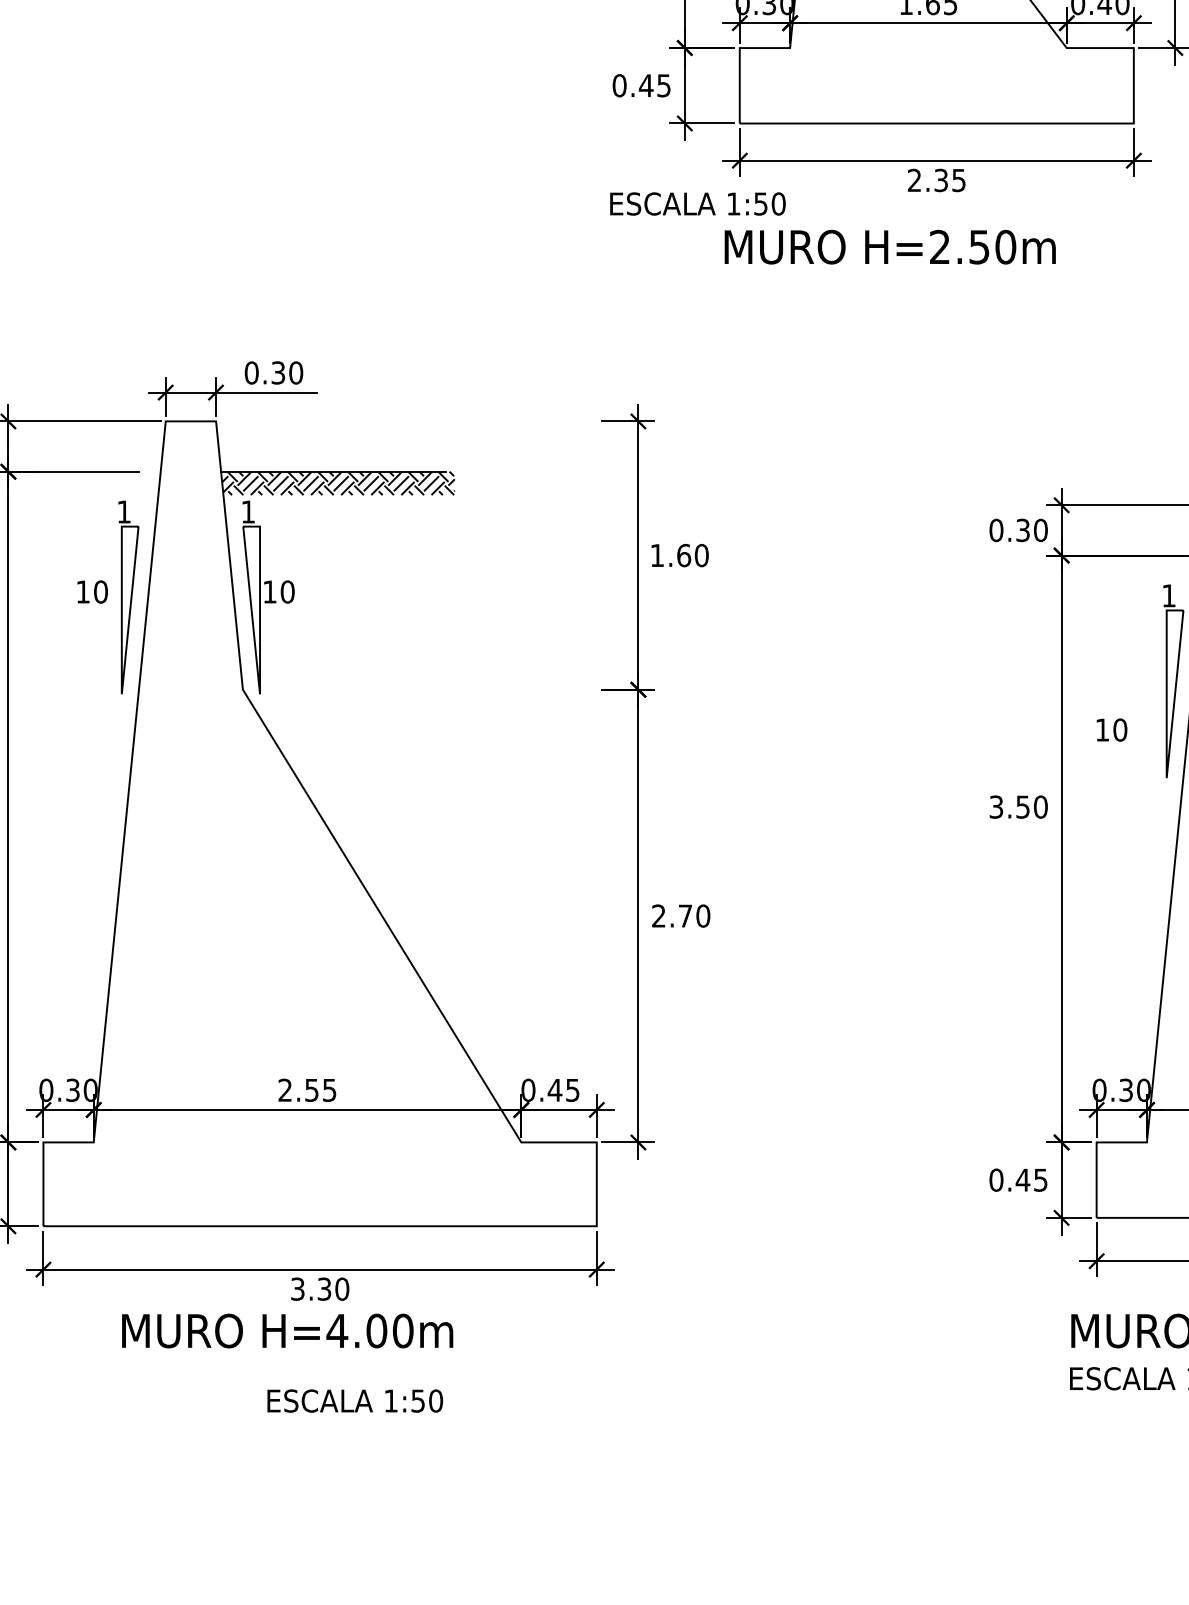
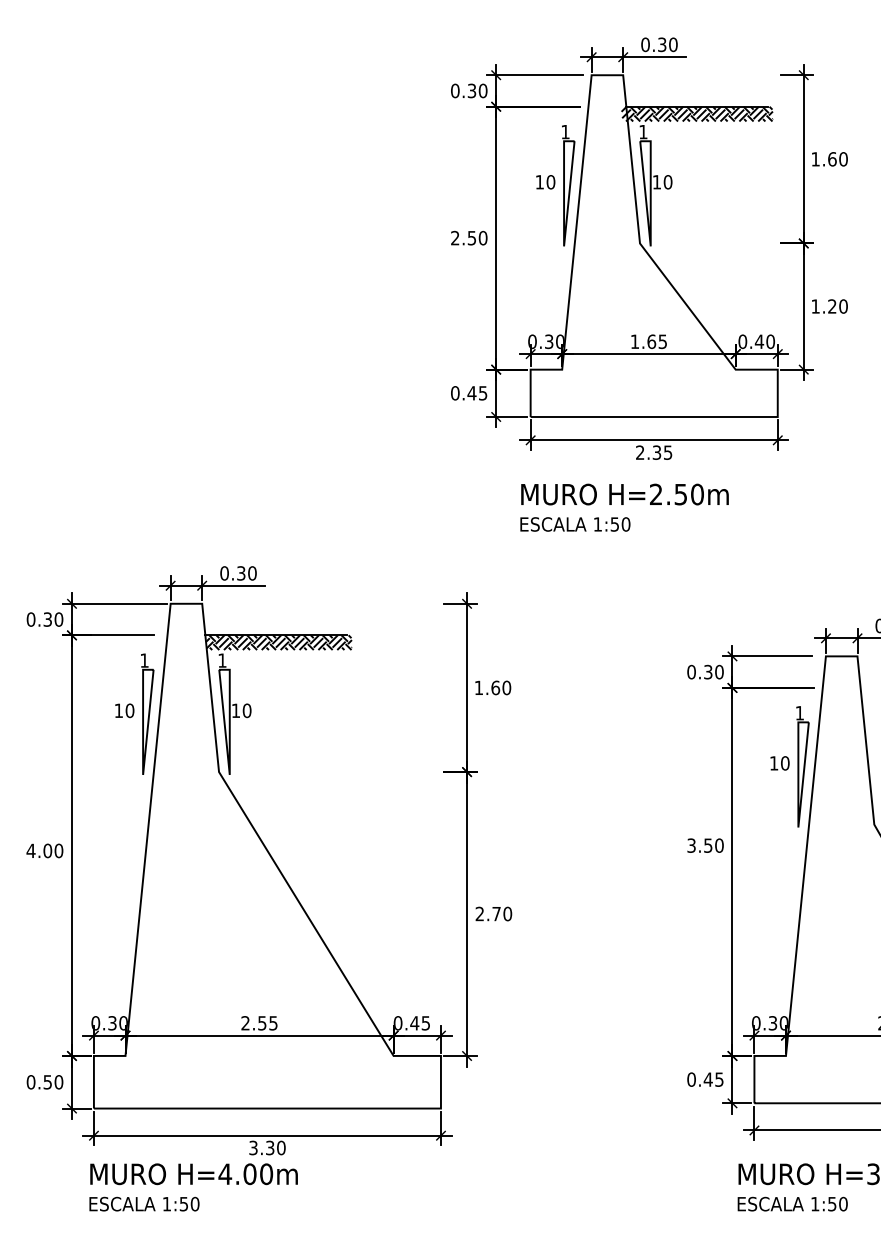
text: (698, 204) -> (575, 524), moved
text: (1111, 730) -> (779, 763), moved
text: (286, 1331) -> (193, 1174), moved
text: (355, 1399) -> (144, 1203), moved

